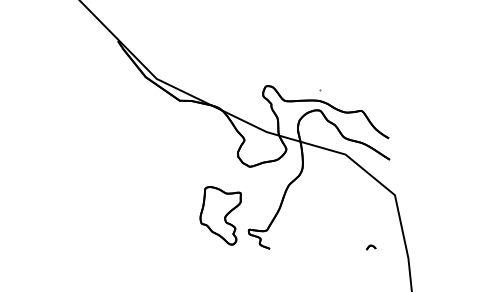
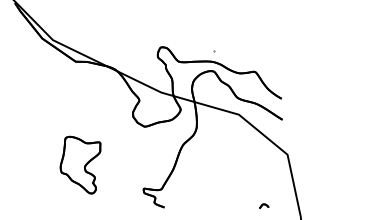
part: (220, 215) -> (80, 164), moved

